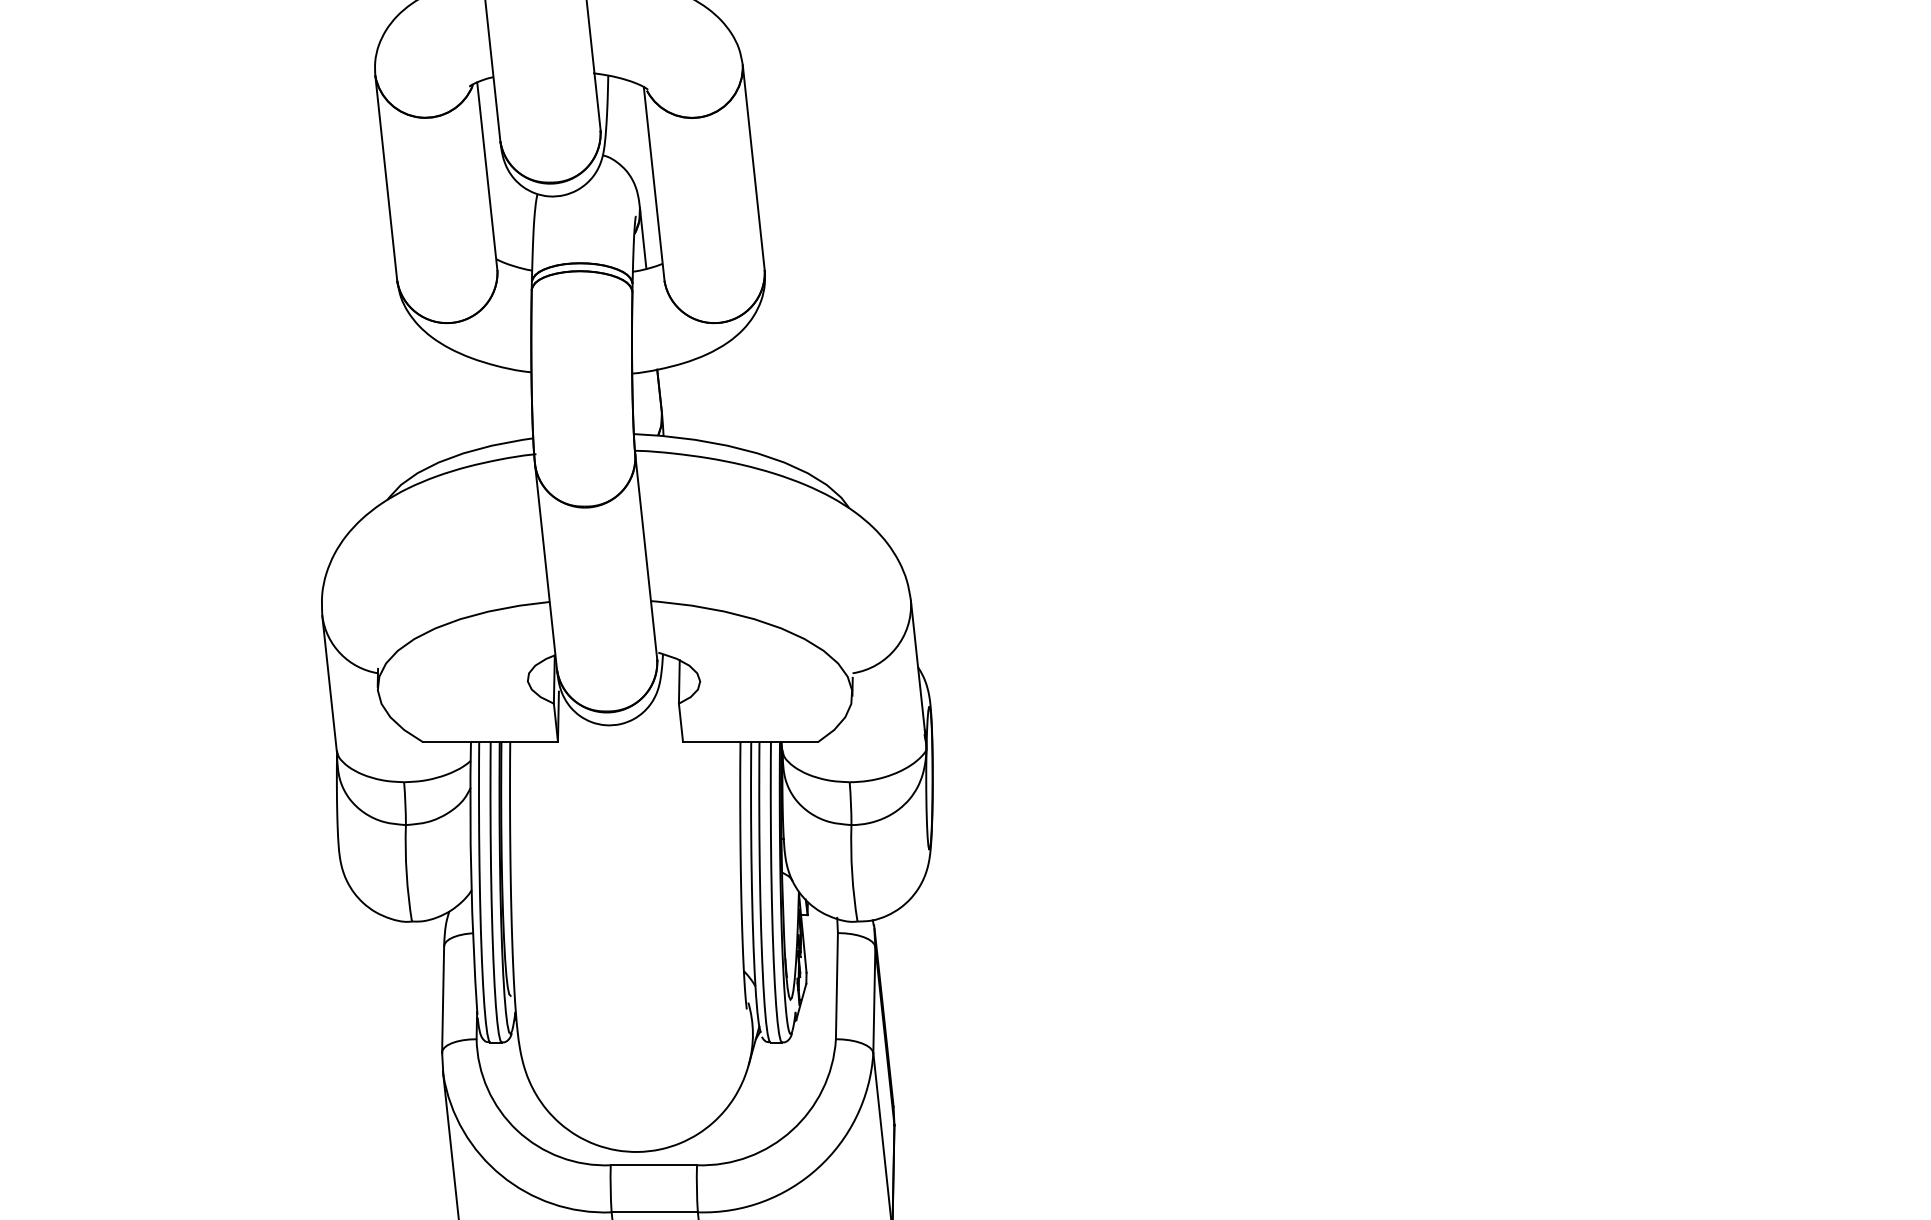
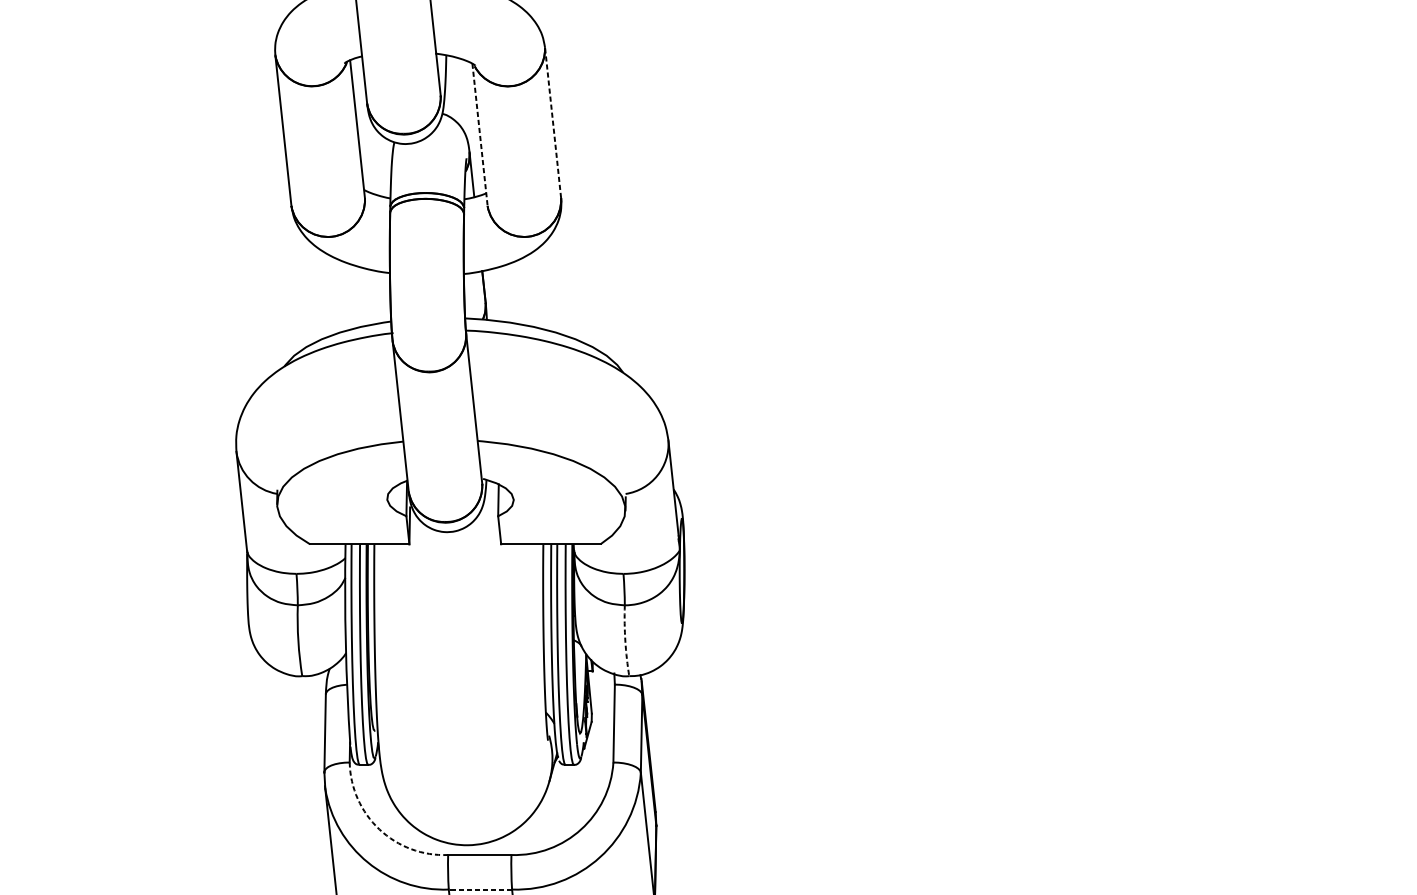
line: (753, 167) -> (552, 122), solid -> dashed
line: (654, 184) -> (480, 135), solid -> dashed
arc: (852, 873) -> (625, 640), solid -> dashed
arc: (517, 1130) -> (379, 829), solid -> dashed
line: (654, 1212) -> (480, 889), solid -> dashed

